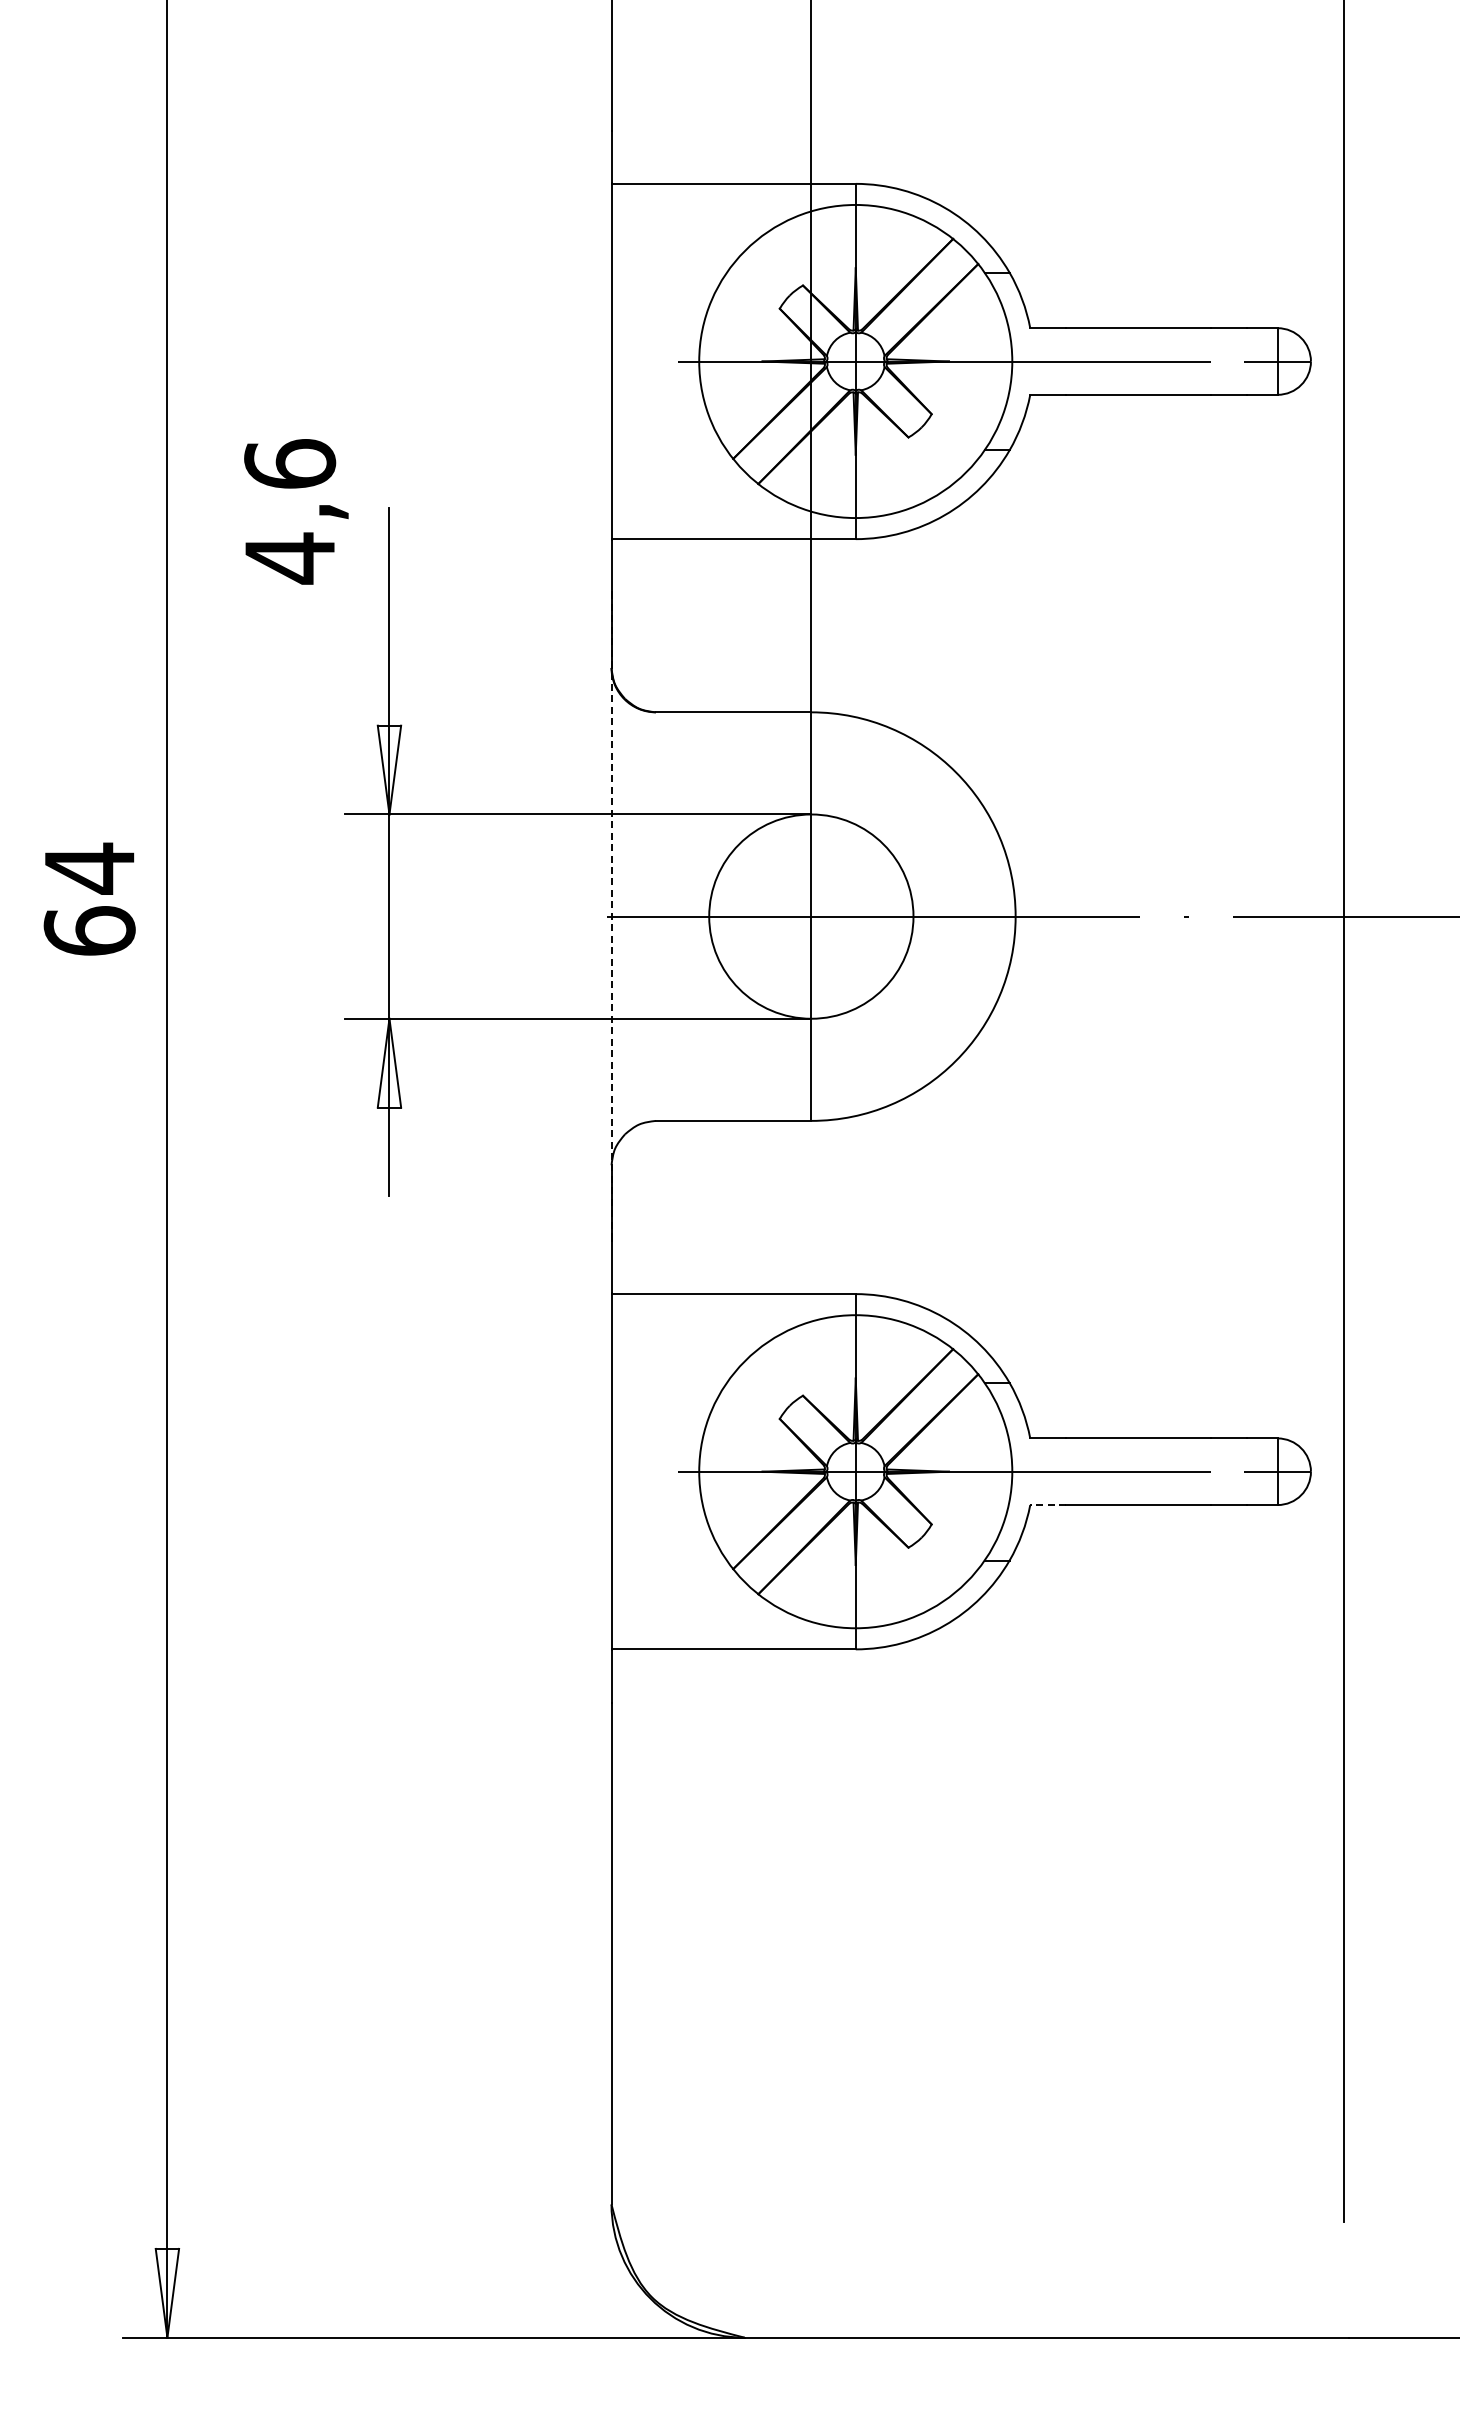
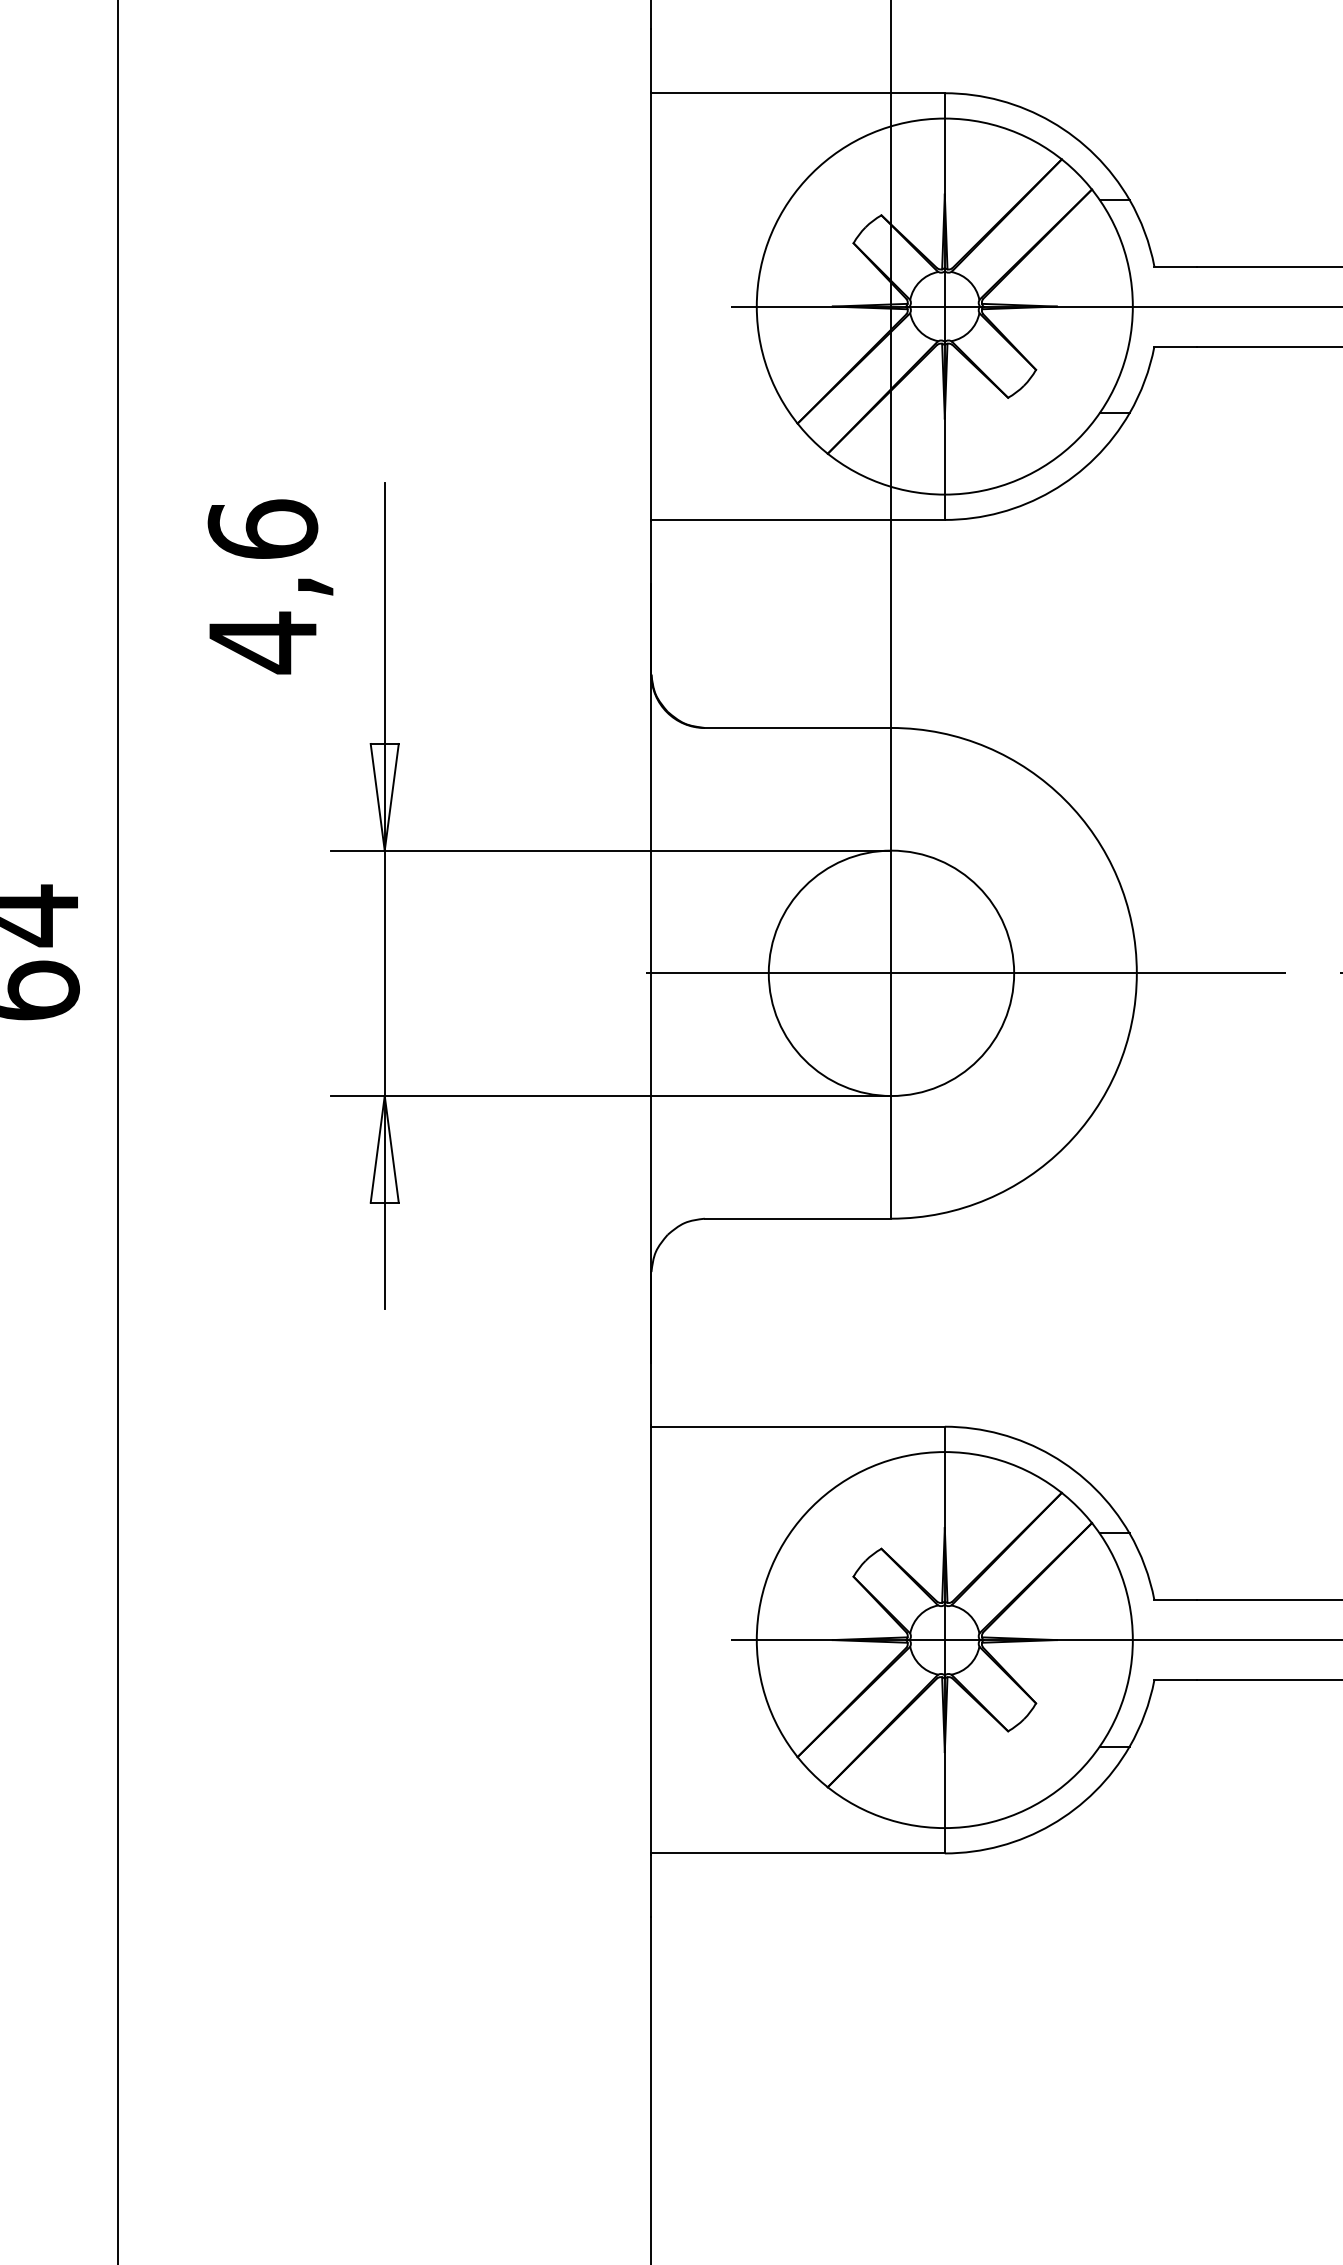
text: (296, 511) -> (270, 586), moved
line: (611, 917) -> (651, 974), dashed -> solid
line: (1048, 1505) -> (1176, 1680), dashed -> solid

